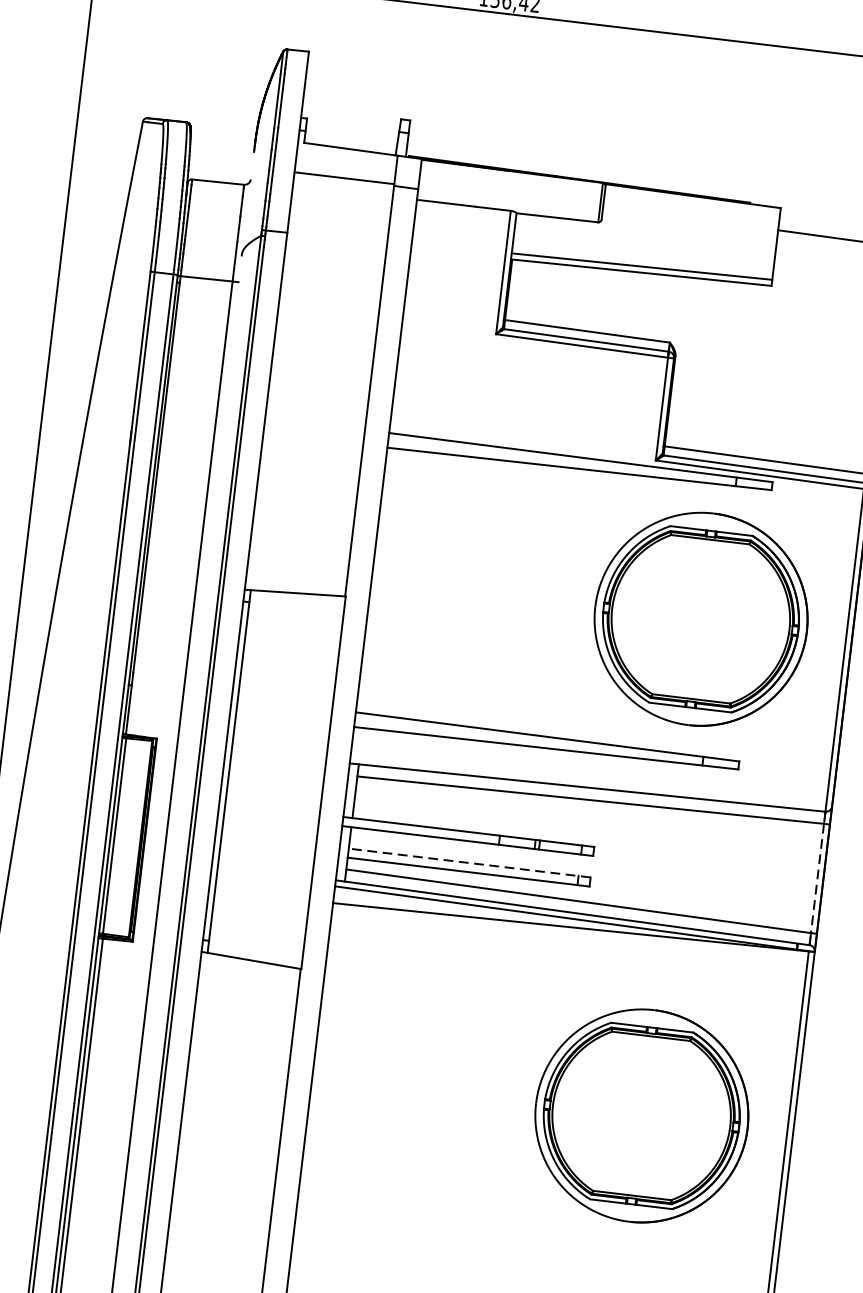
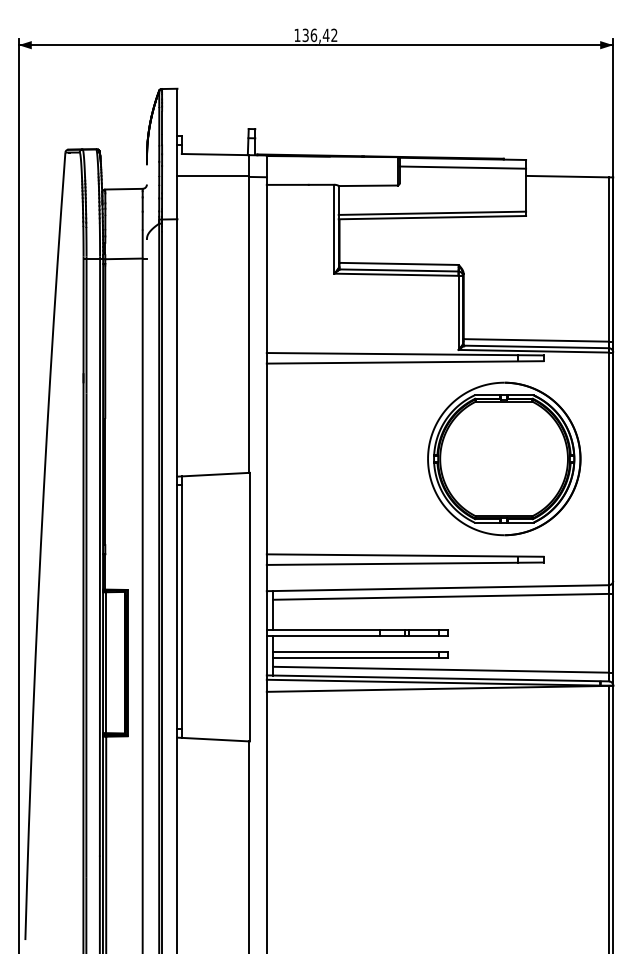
line: (691, 208) -> (462, 167), added
line: (469, 862) -> (360, 651), dashed -> solid
line: (816, 878) -> (608, 633), dashed -> solid
part: (642, 1115) -> (504, 816), removed

